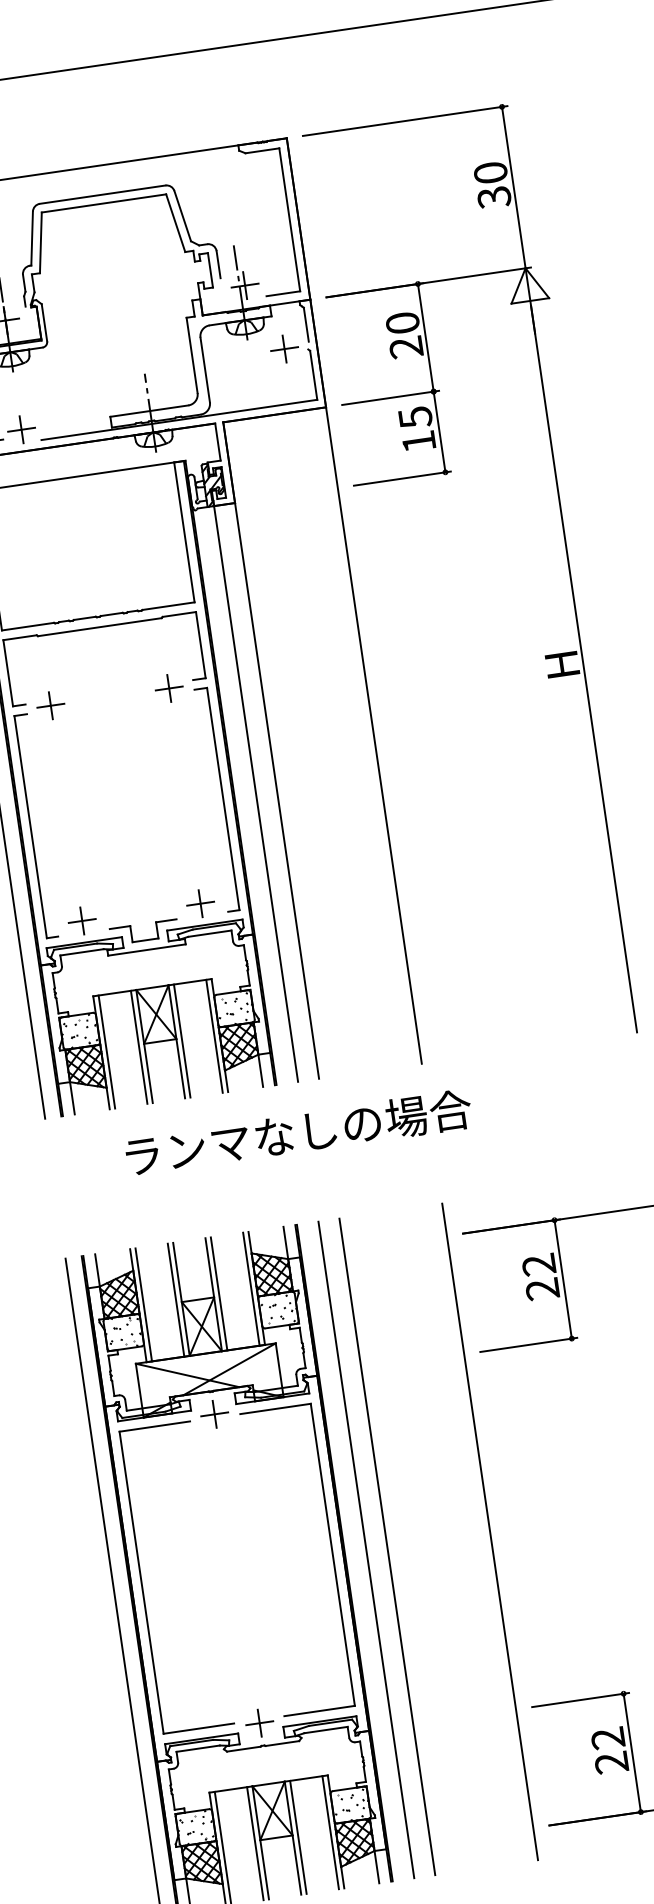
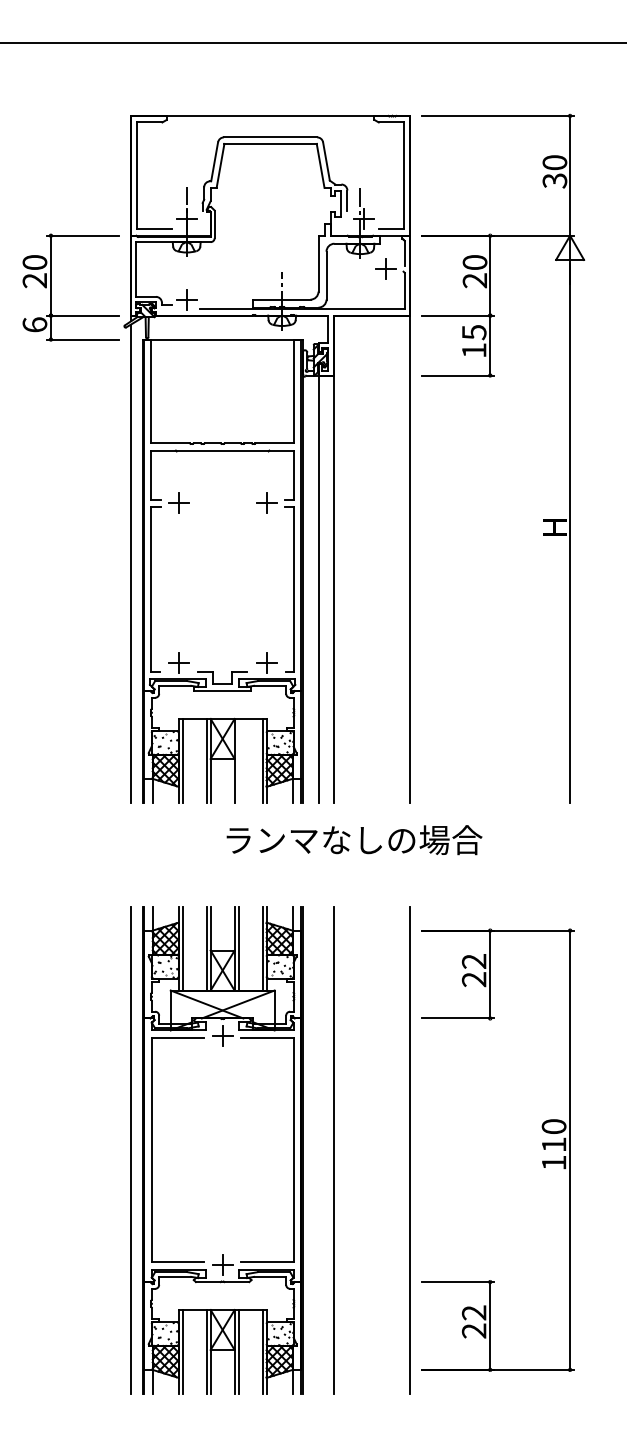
line: (181, 1040) -> (238, 760), removed
text: (298, 1133) -> (354, 840), moved
line: (366, 1548) -> (318, 1149), removed

